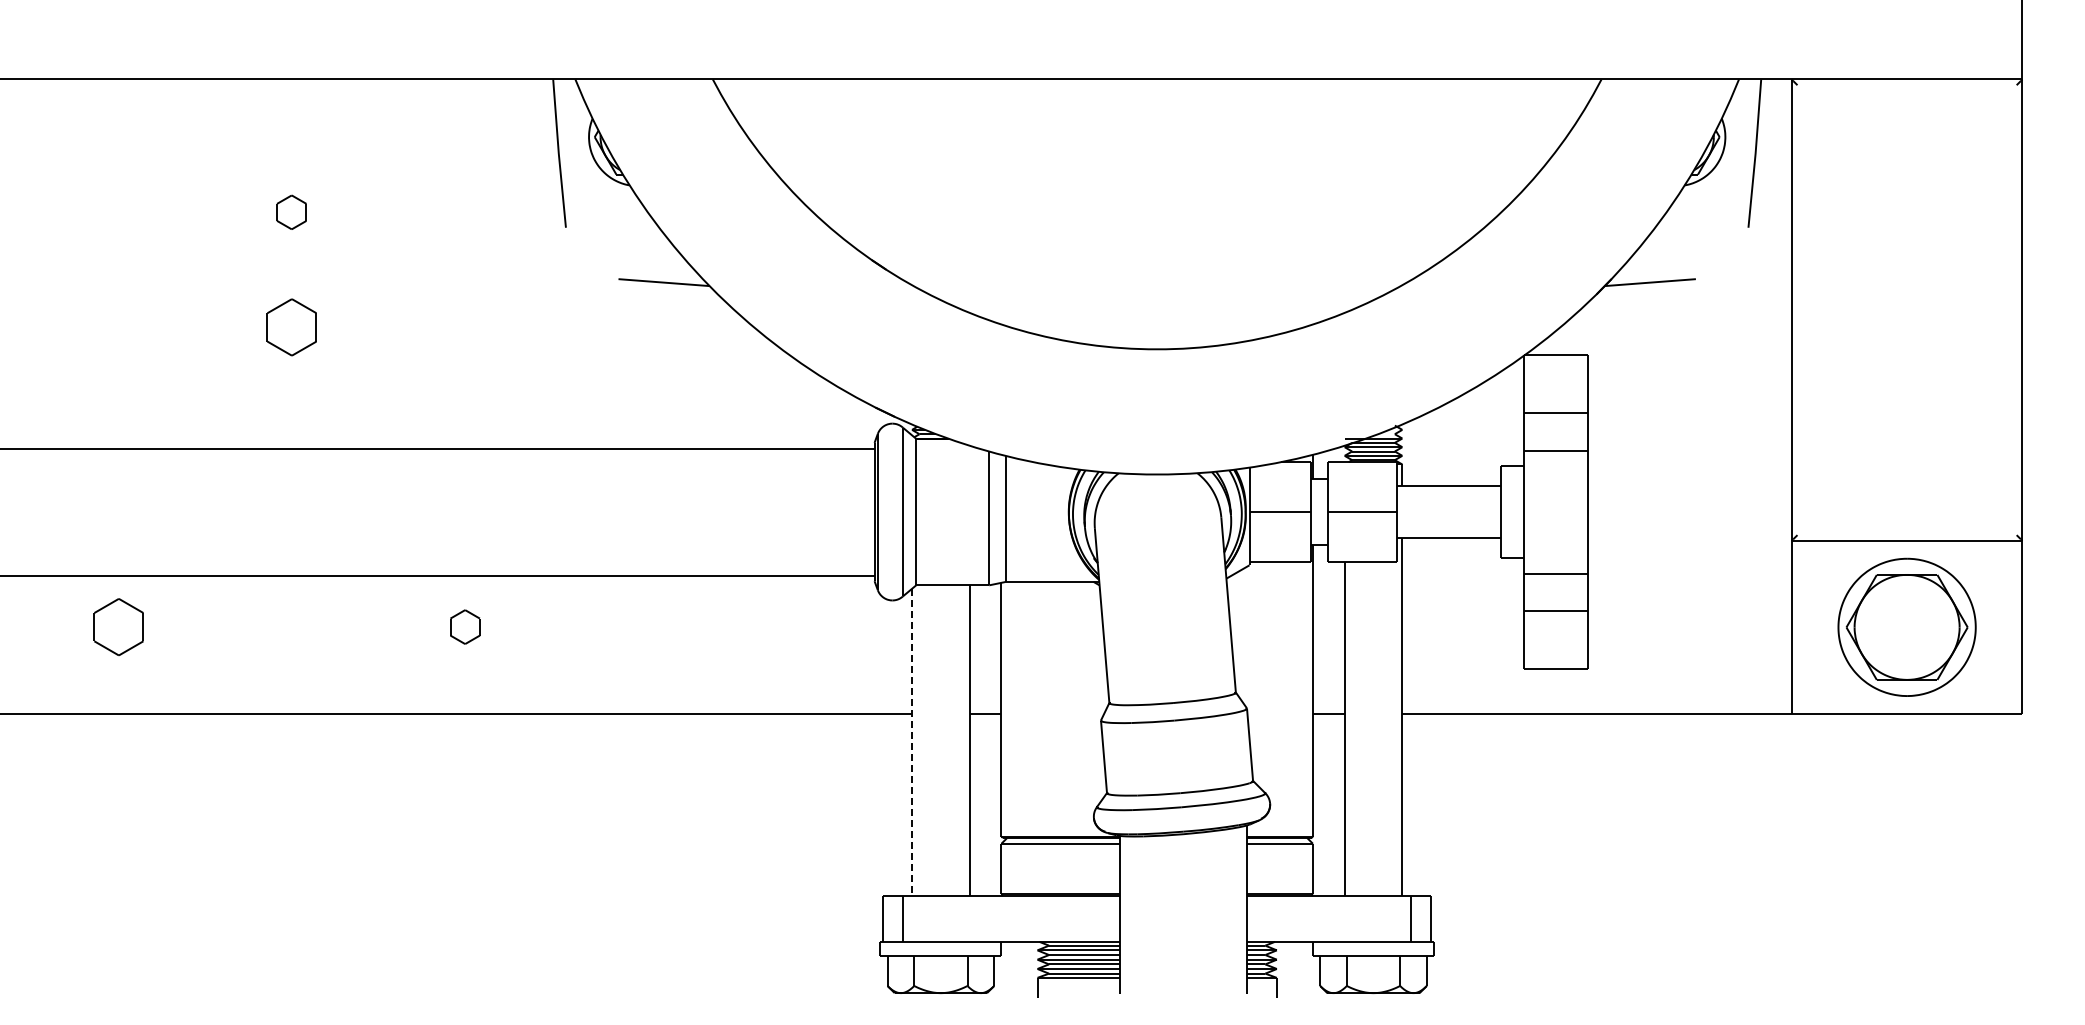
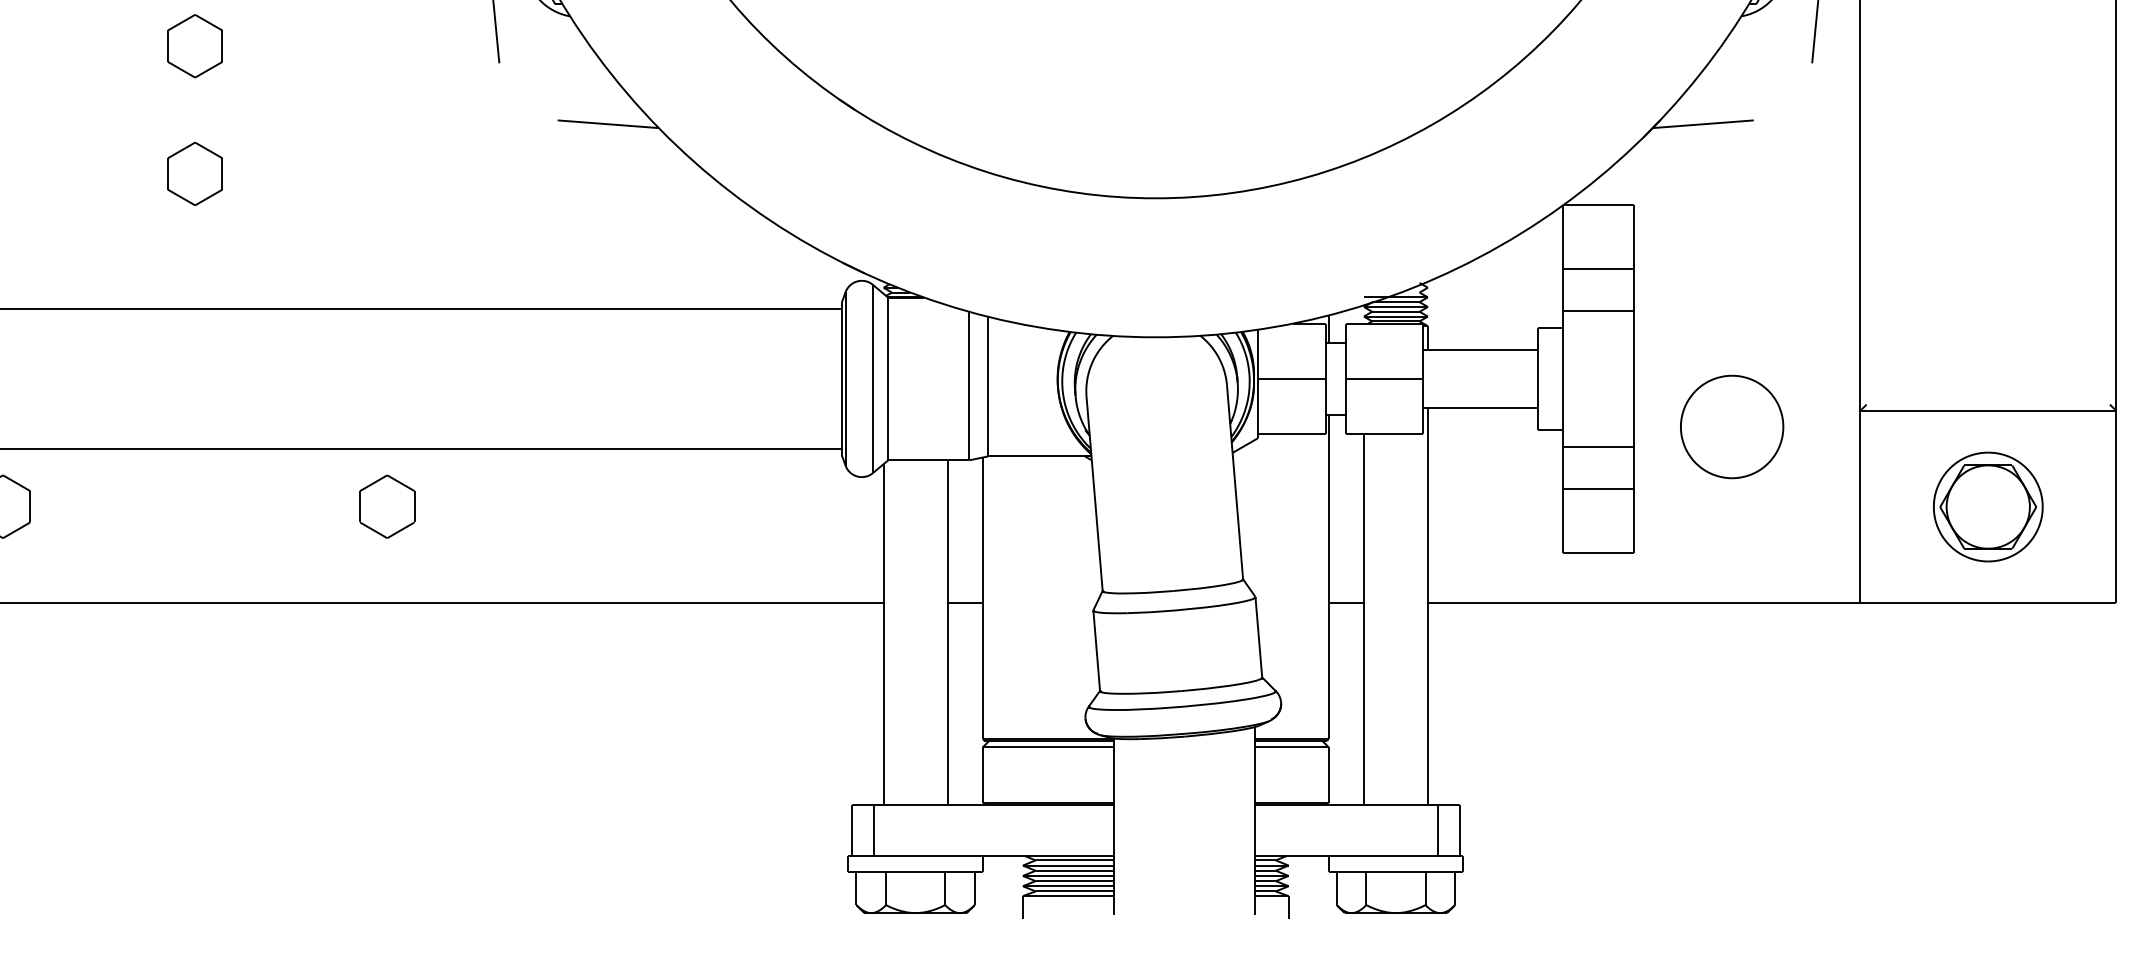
part: (291, 212) -> (194, 46), size x1.67
part: (1676, 555) -> (1732, 427), added
part: (465, 626) -> (387, 506), size x1.67
part: (1906, 627) -> (1987, 507), size x0.71
line: (912, 742) -> (884, 634), dashed -> solid

